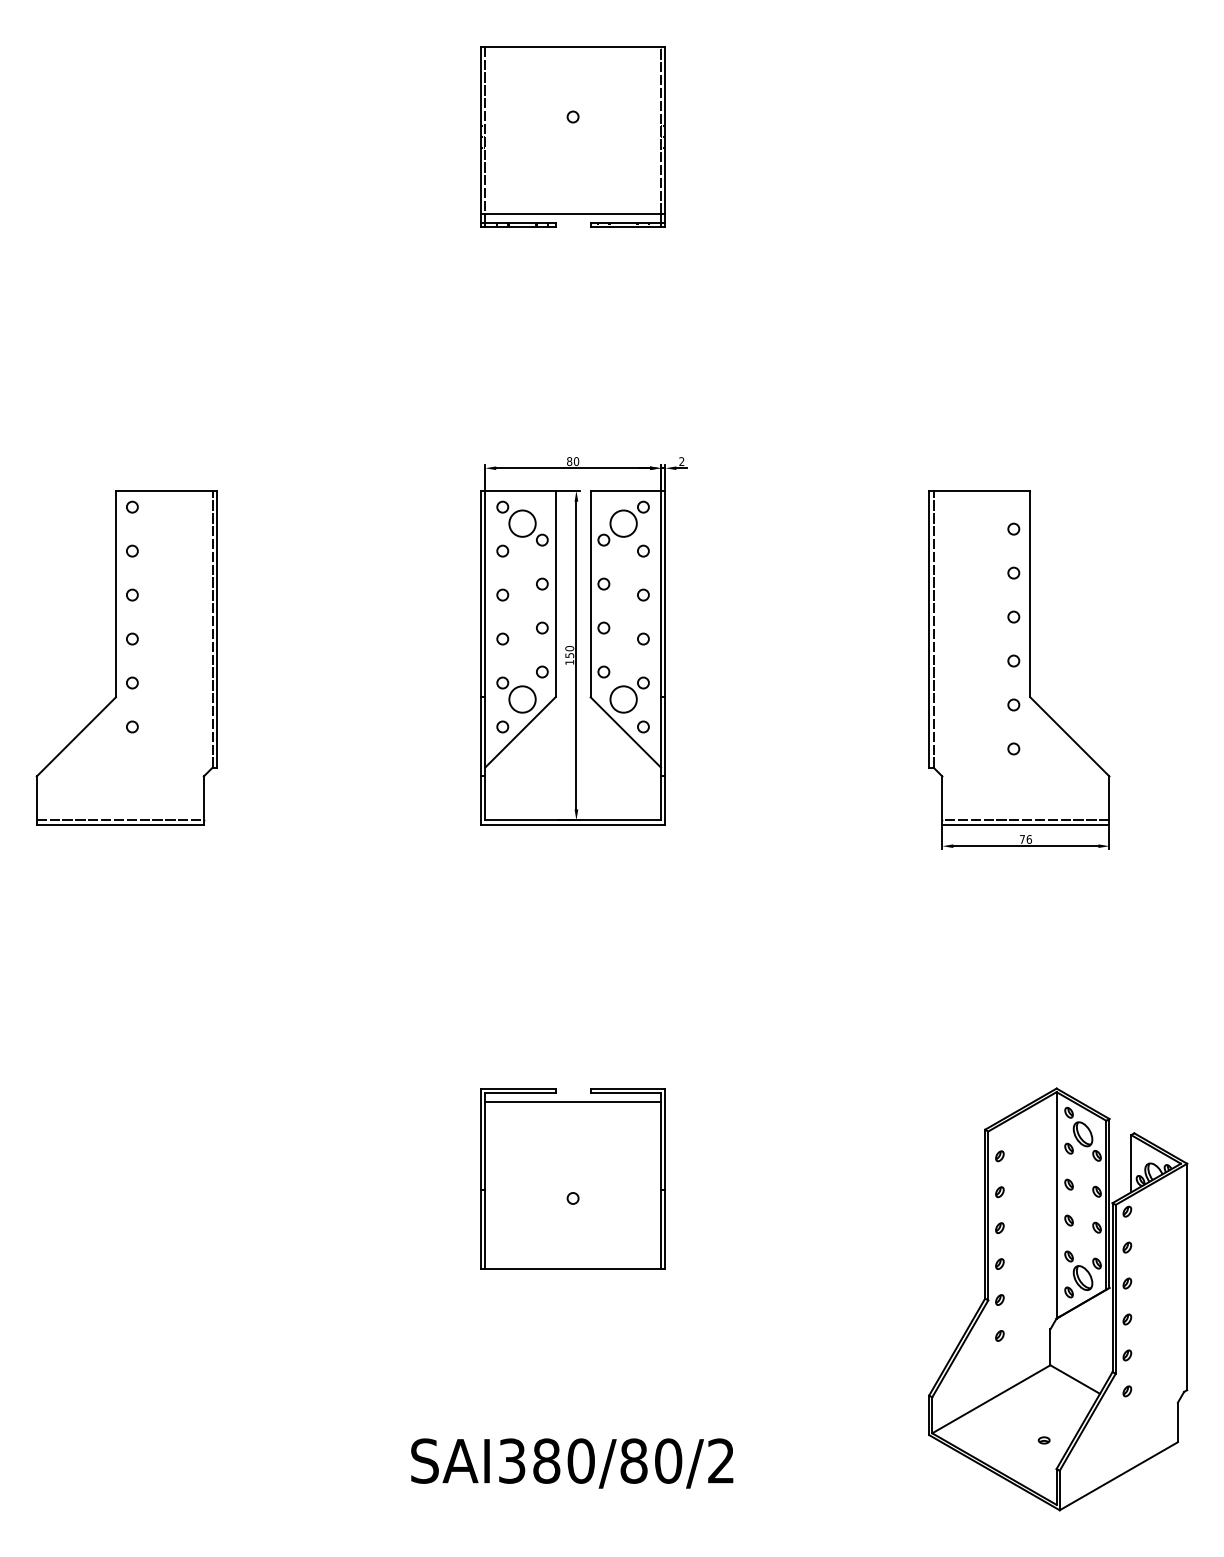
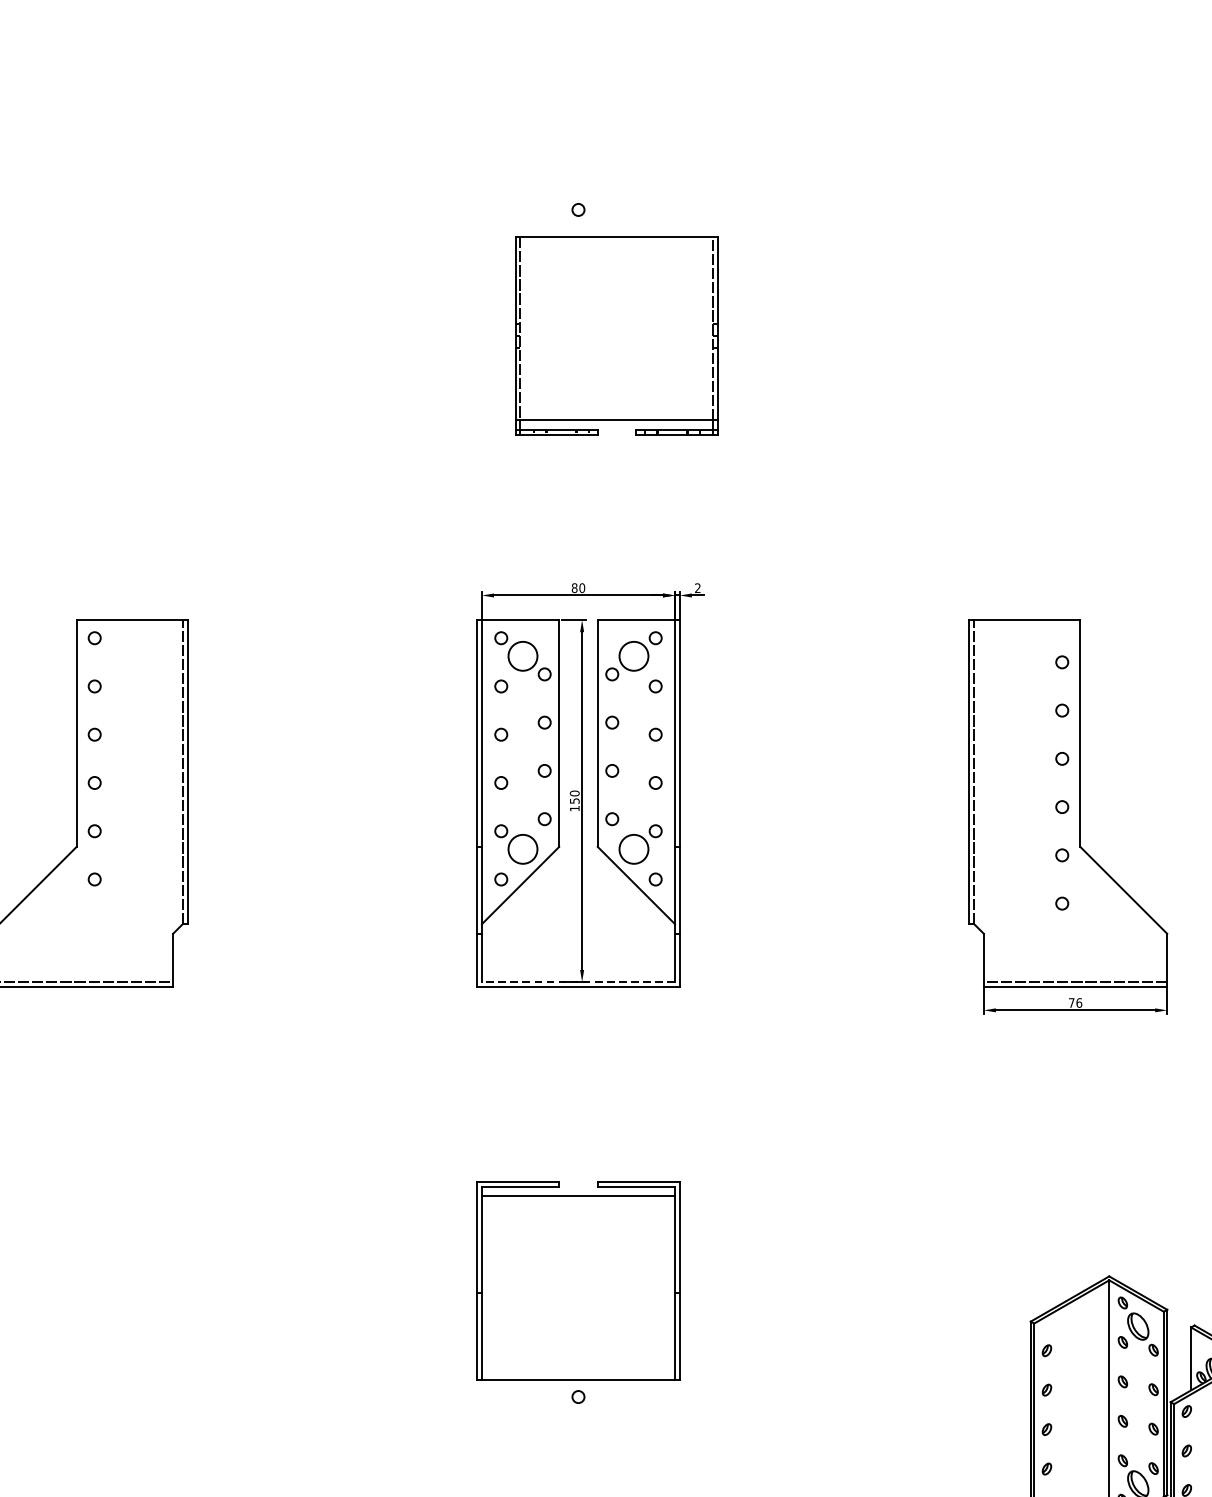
part: (572, 136) -> (616, 335), moved
line: (573, 820) -> (578, 982), solid -> dashed
part: (572, 1178) -> (577, 1280), moved

